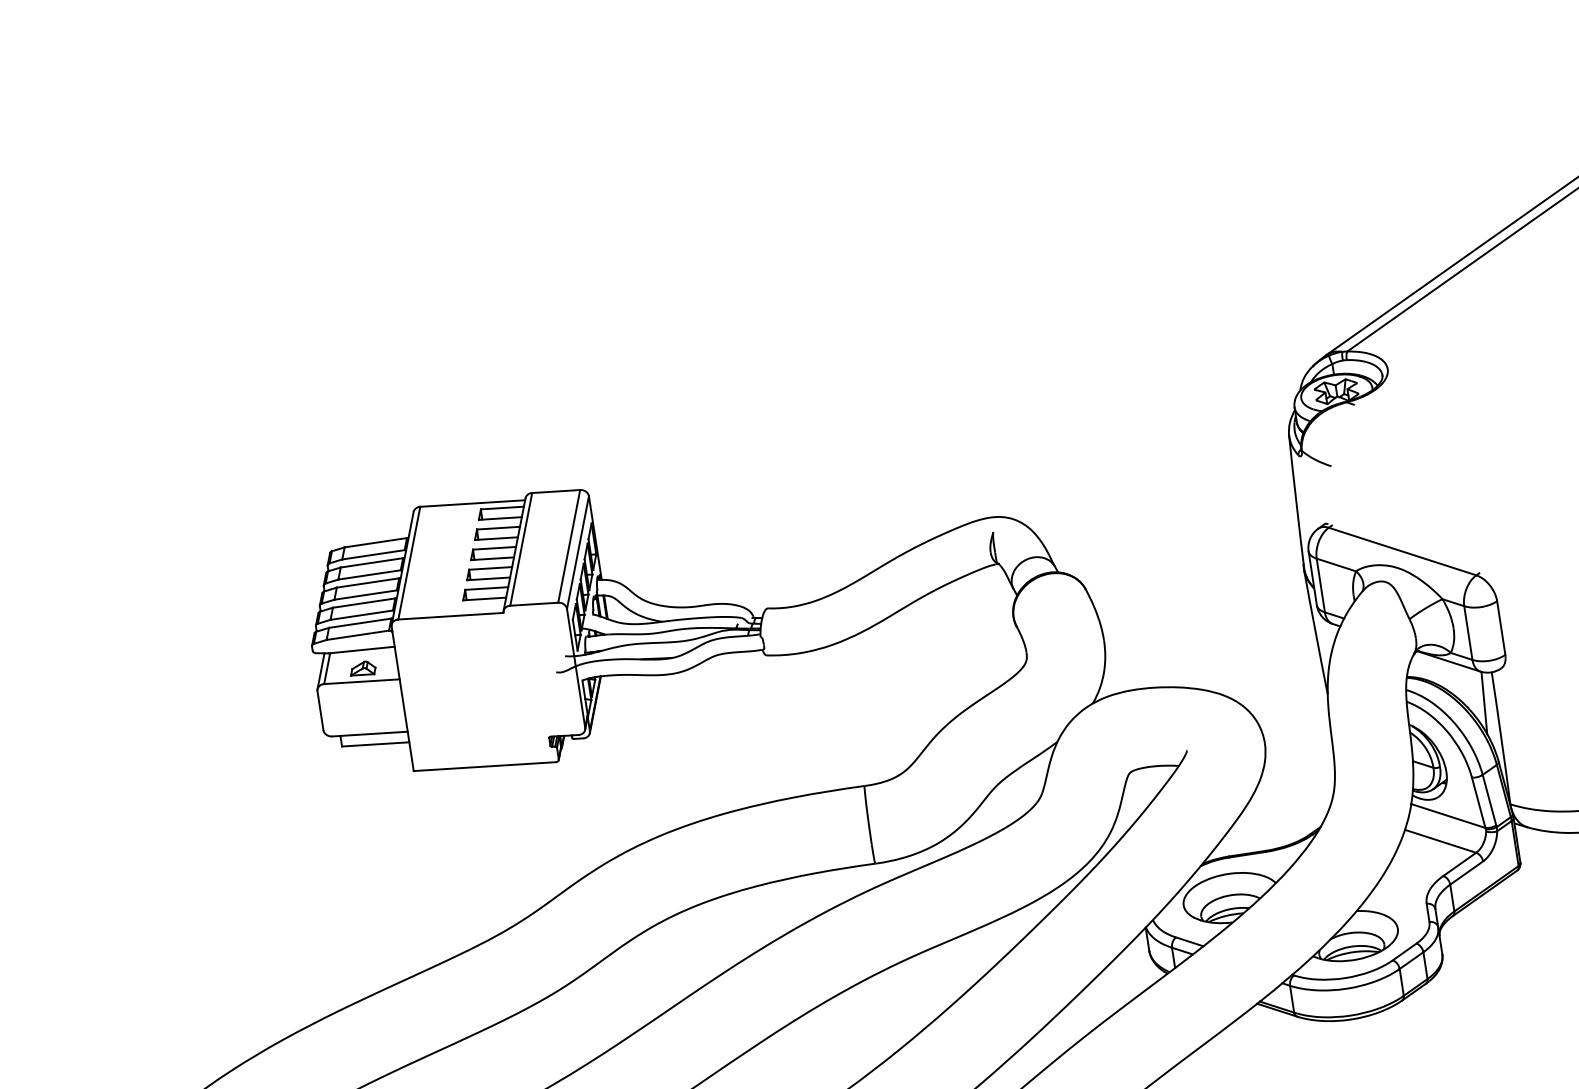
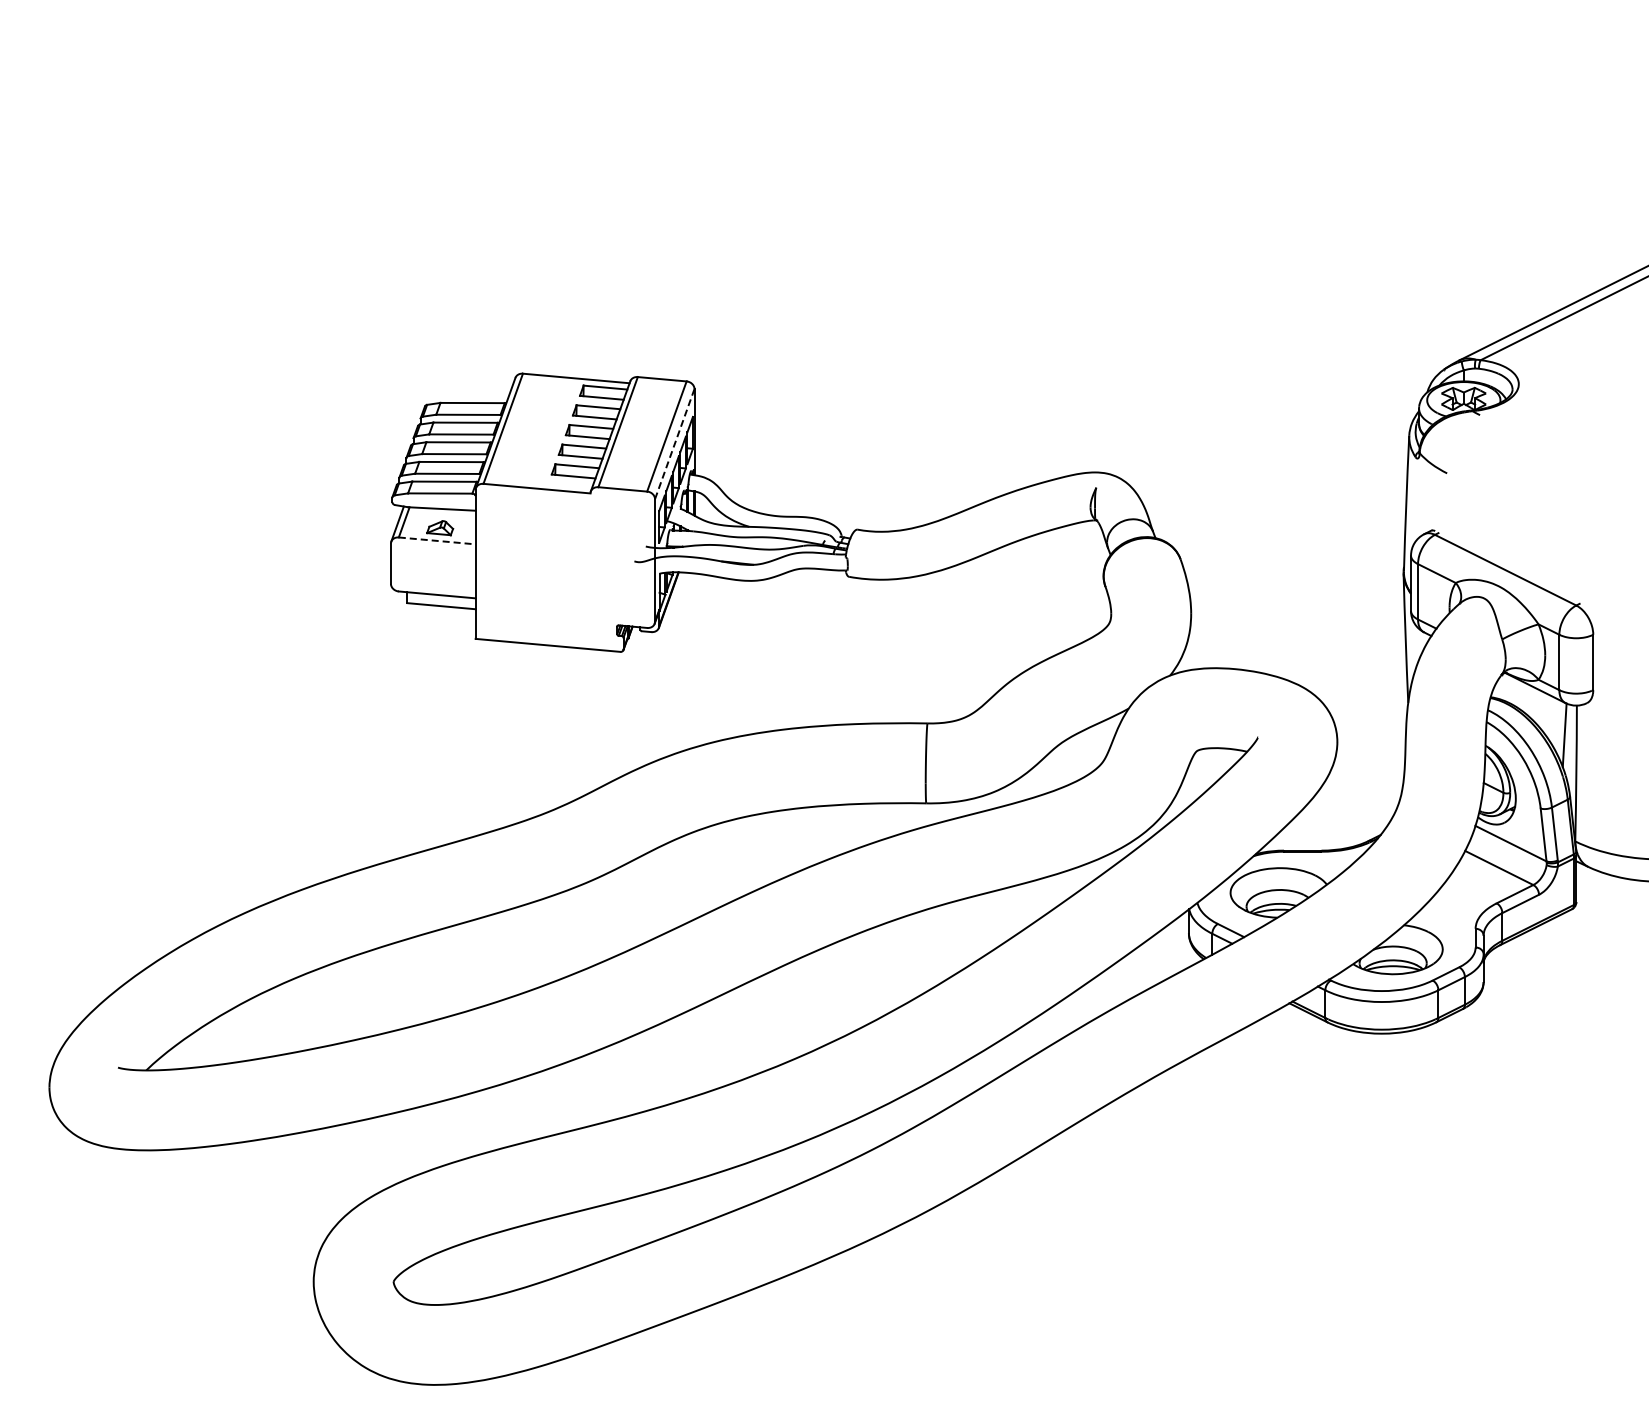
line: (577, 552) -> (674, 444), solid -> dashed
line: (362, 681) -> (437, 540), solid -> dashed

